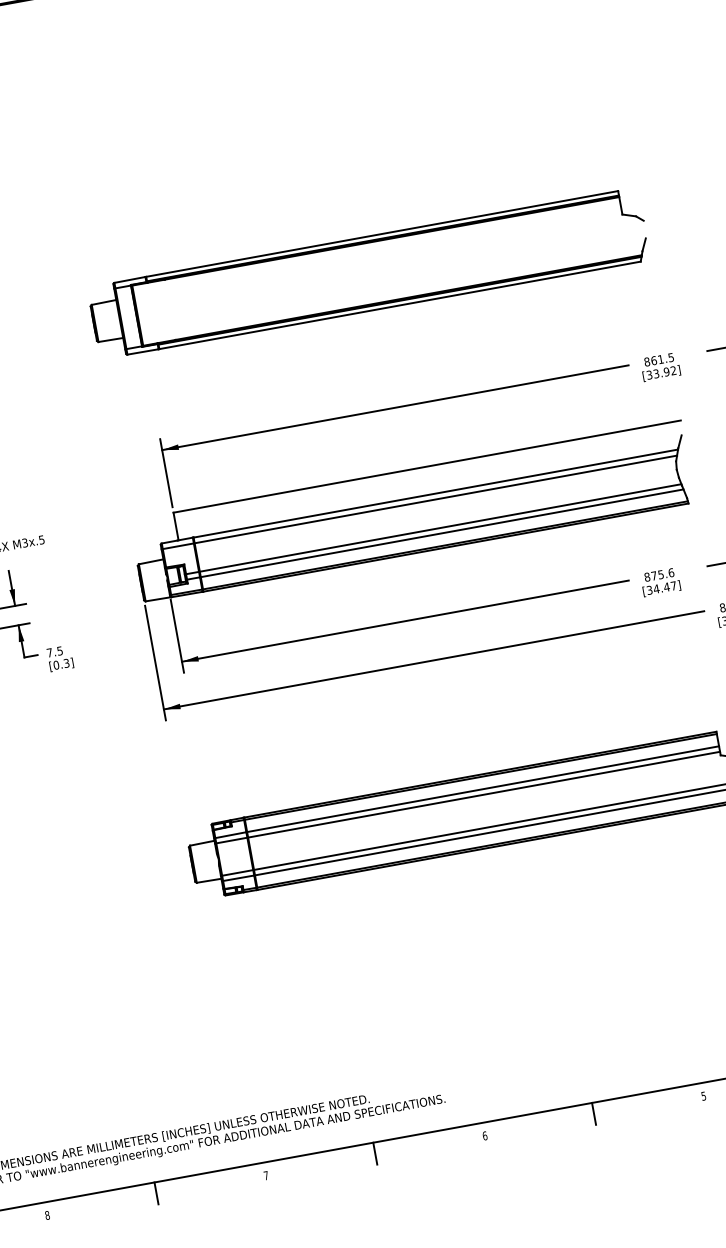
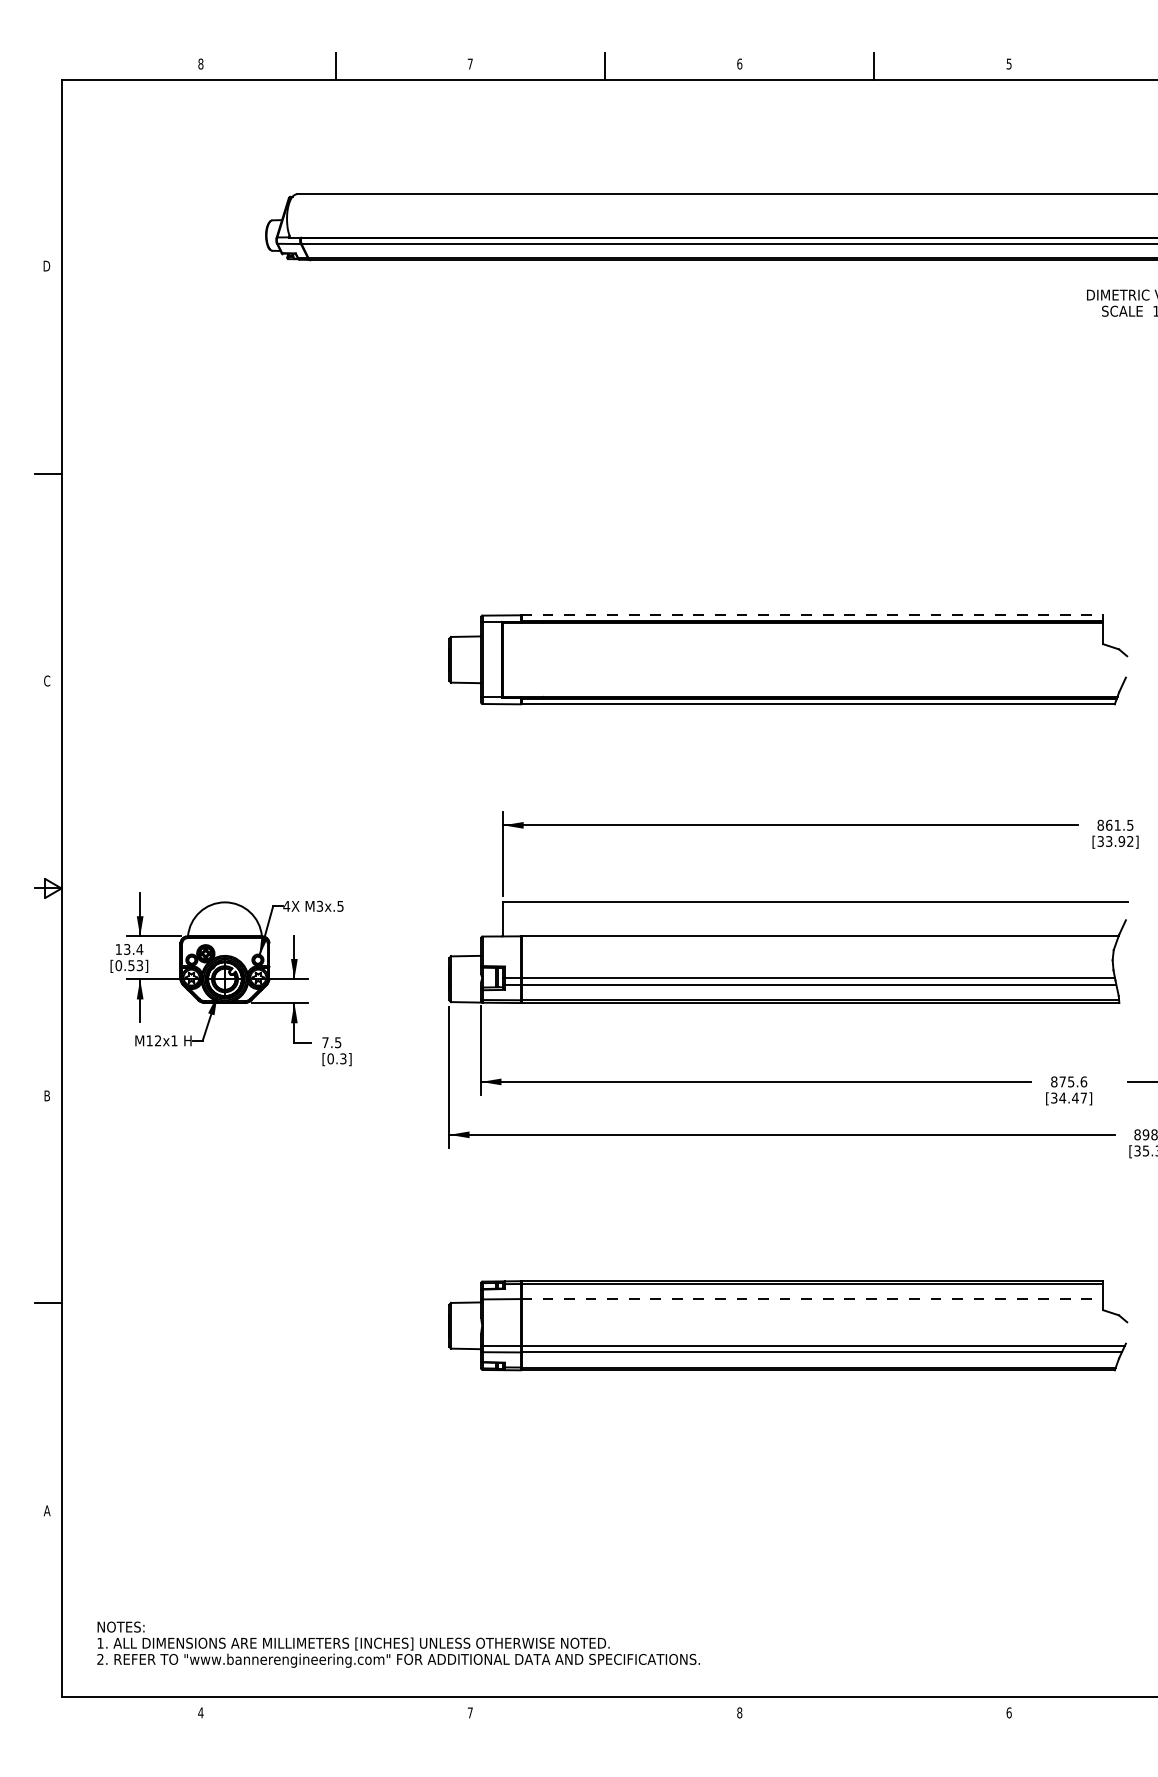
line: (382, 234) -> (812, 615), solid -> dashed
line: (419, 502) -> (798, 943), removed
line: (483, 789) -> (812, 1299), solid -> dashed
line: (467, 797) -> (792, 1305), removed
text: (703, 1095) -> (1008, 1712), 5 -> 6
line: (593, 1113) -> (874, 1709), removed
text: (484, 1135) -> (739, 1712), 6 -> 8
line: (375, 1153) -> (605, 1709), removed
line: (156, 1192) -> (335, 1709), removed
text: (47, 1215) -> (200, 1712), 8 -> 4

